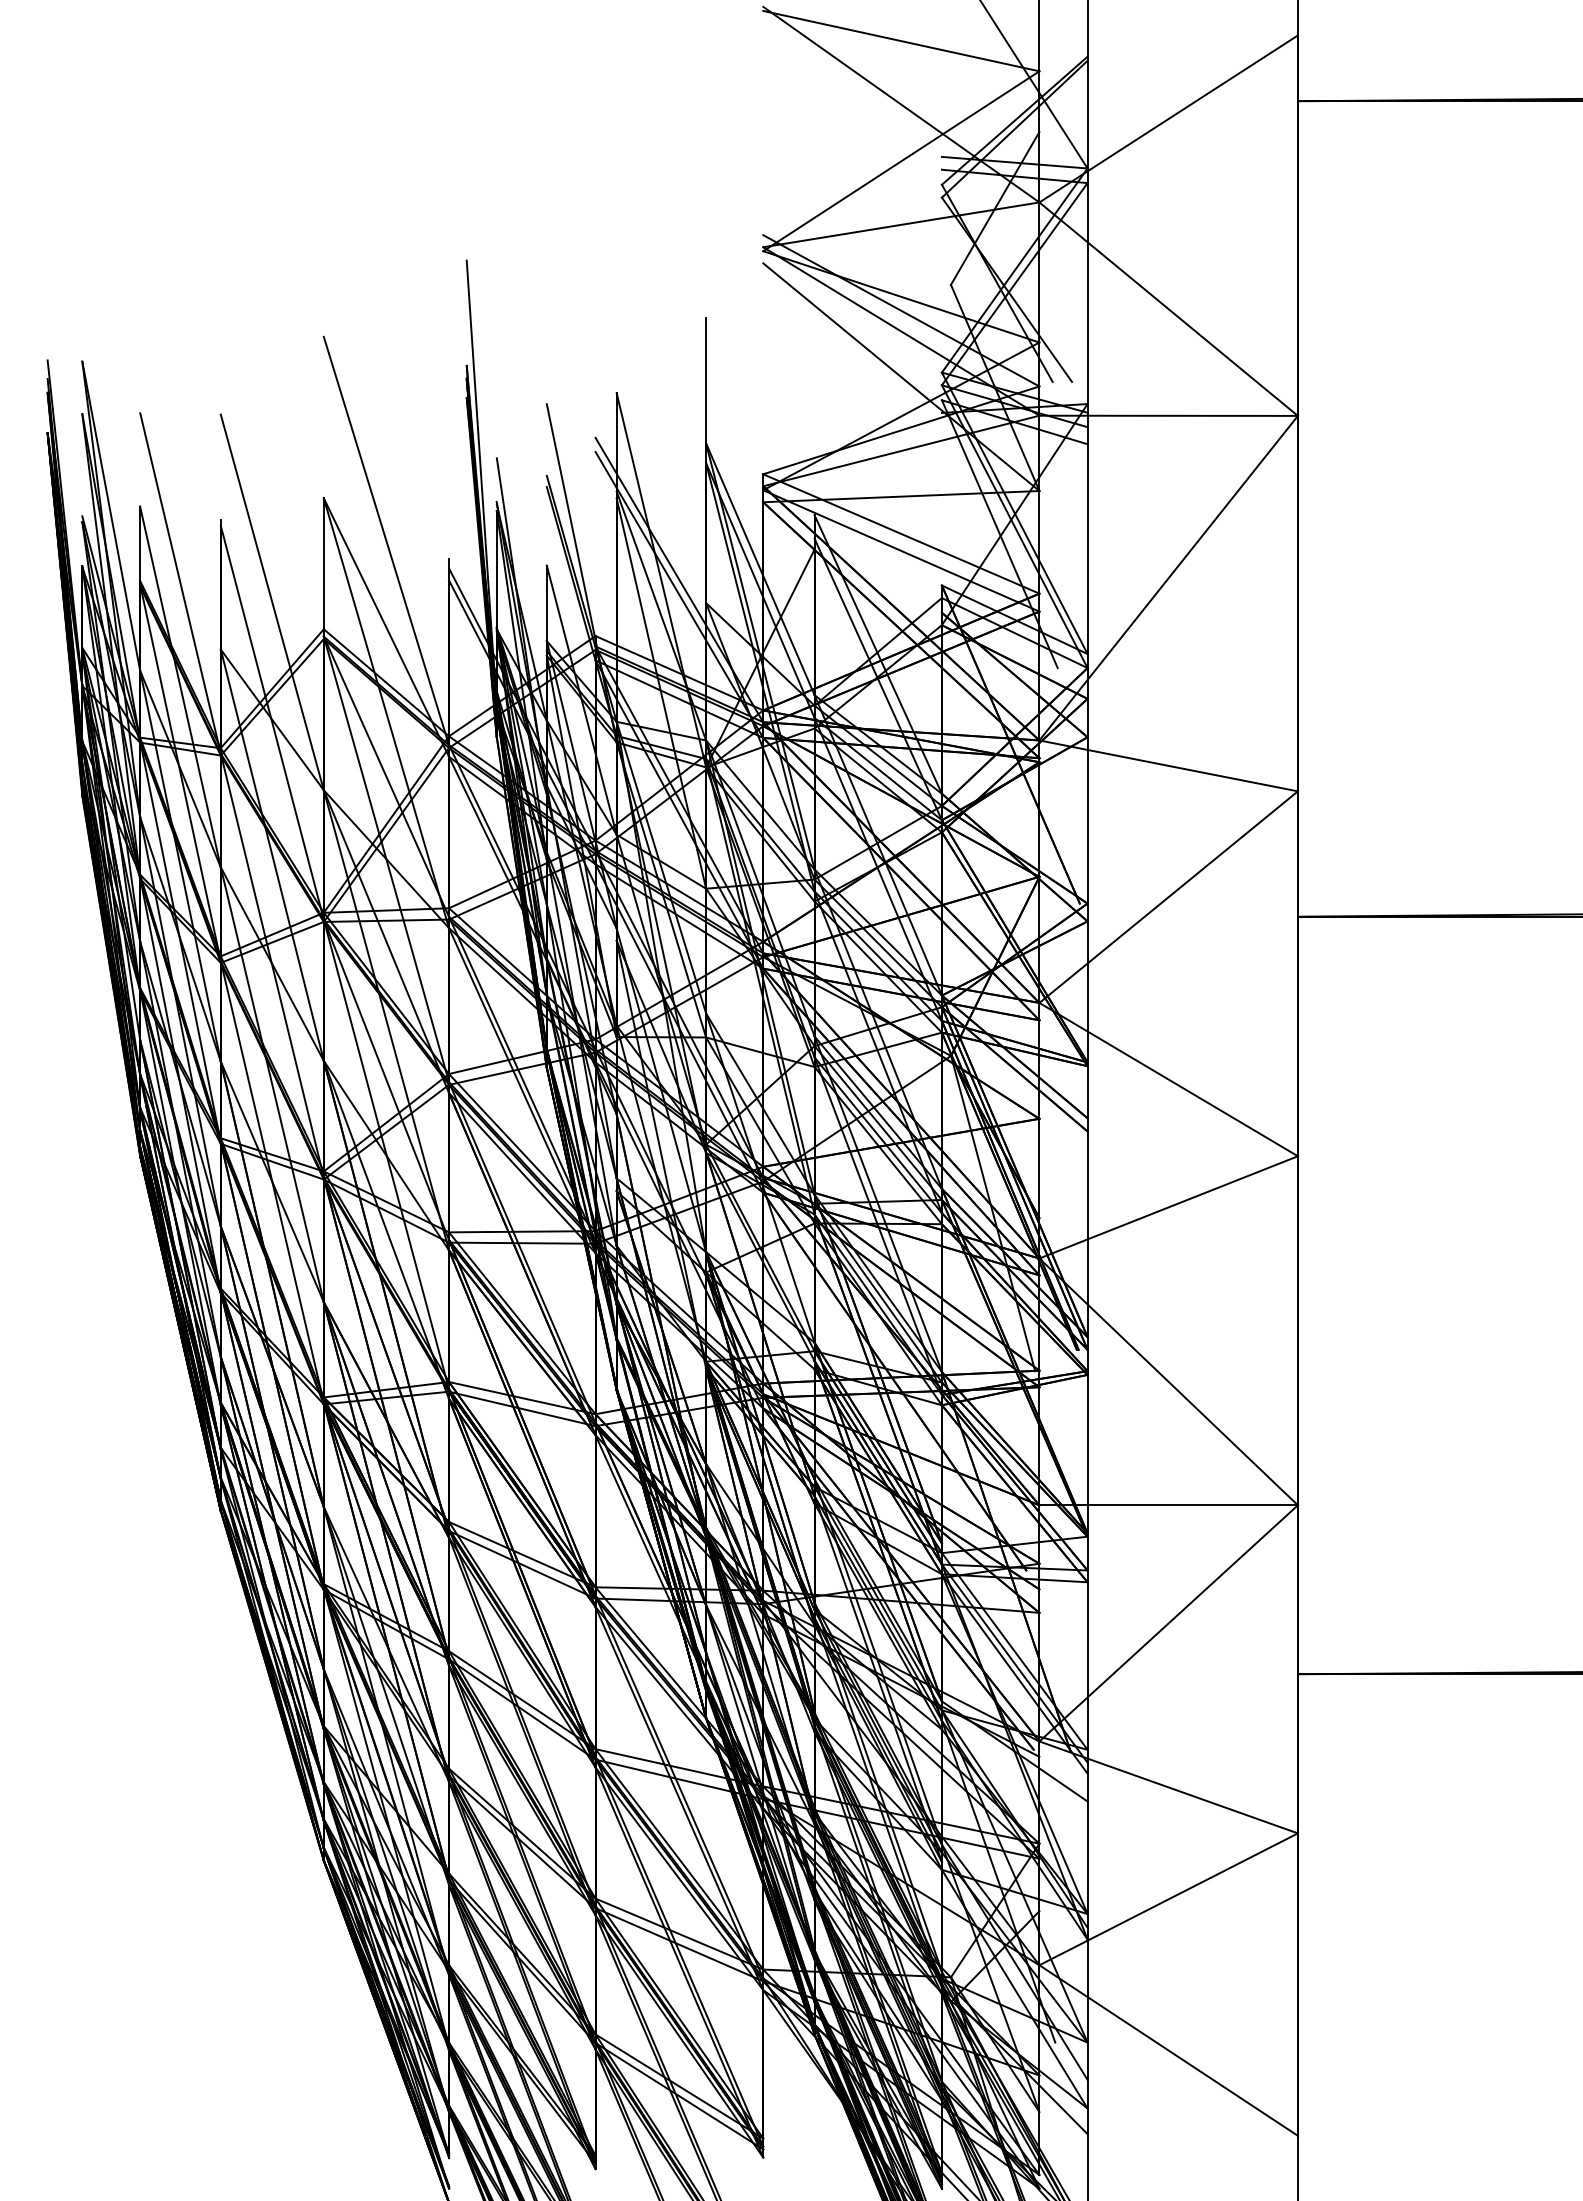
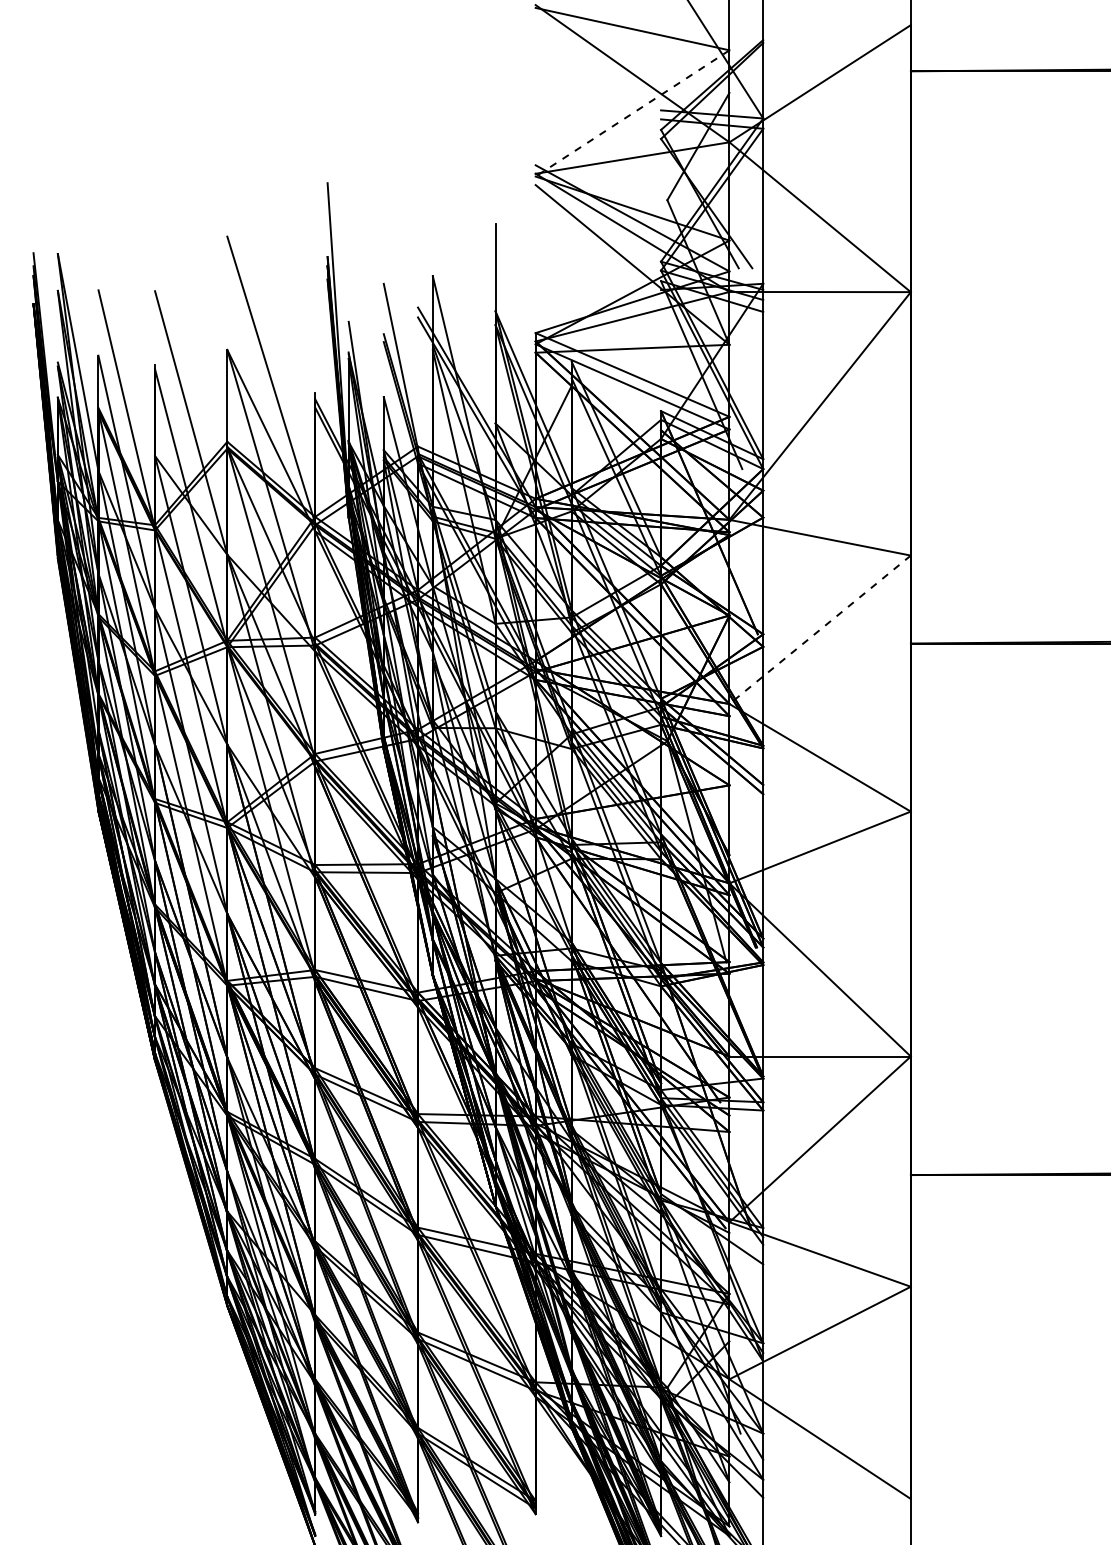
line: (901, 161) -> (632, 113), solid -> dashed
line: (1168, 897) -> (820, 630), solid -> dashed

